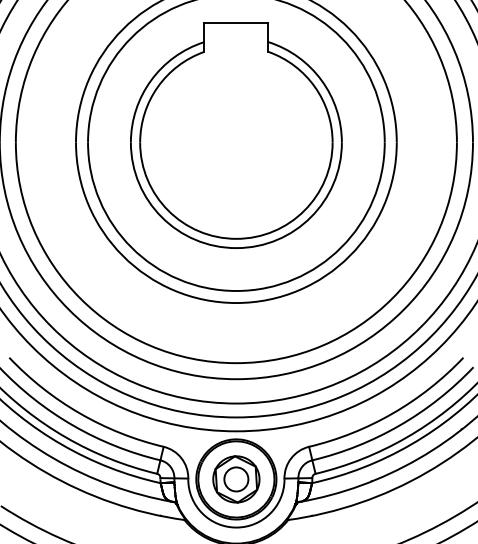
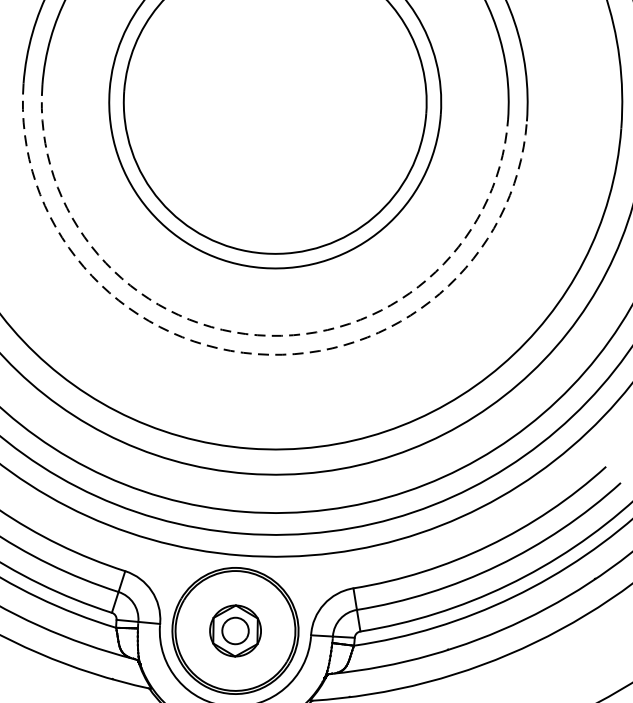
arc: (236, 290) -> (257, 334), solid -> dashed
arc: (236, 303) -> (256, 354), solid -> dashed
part: (236, 479) -> (235, 631), size x0.7

